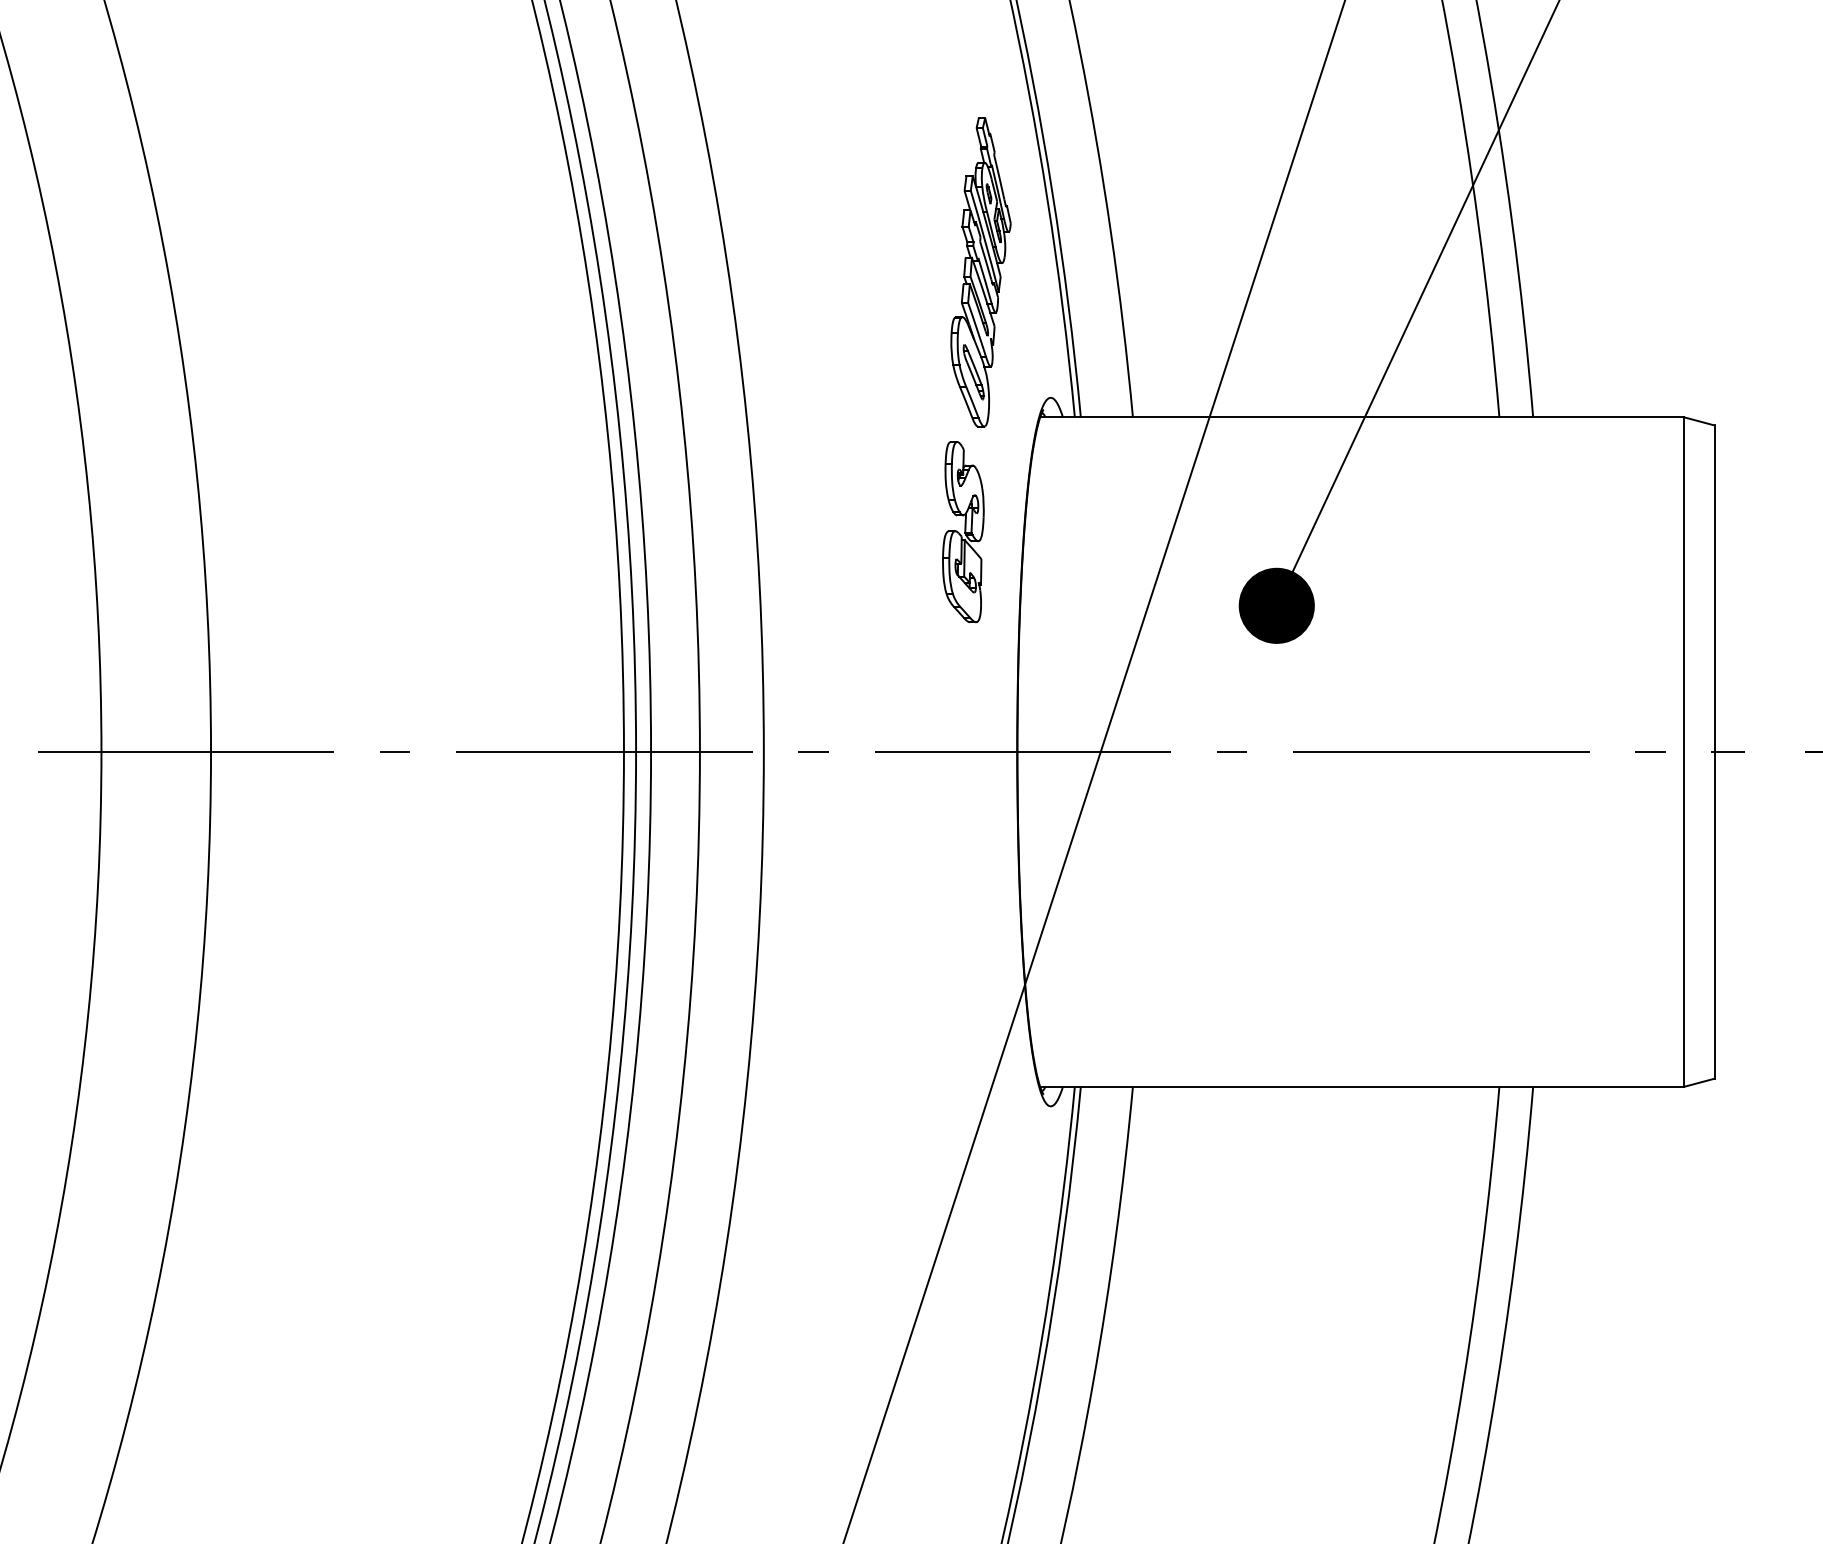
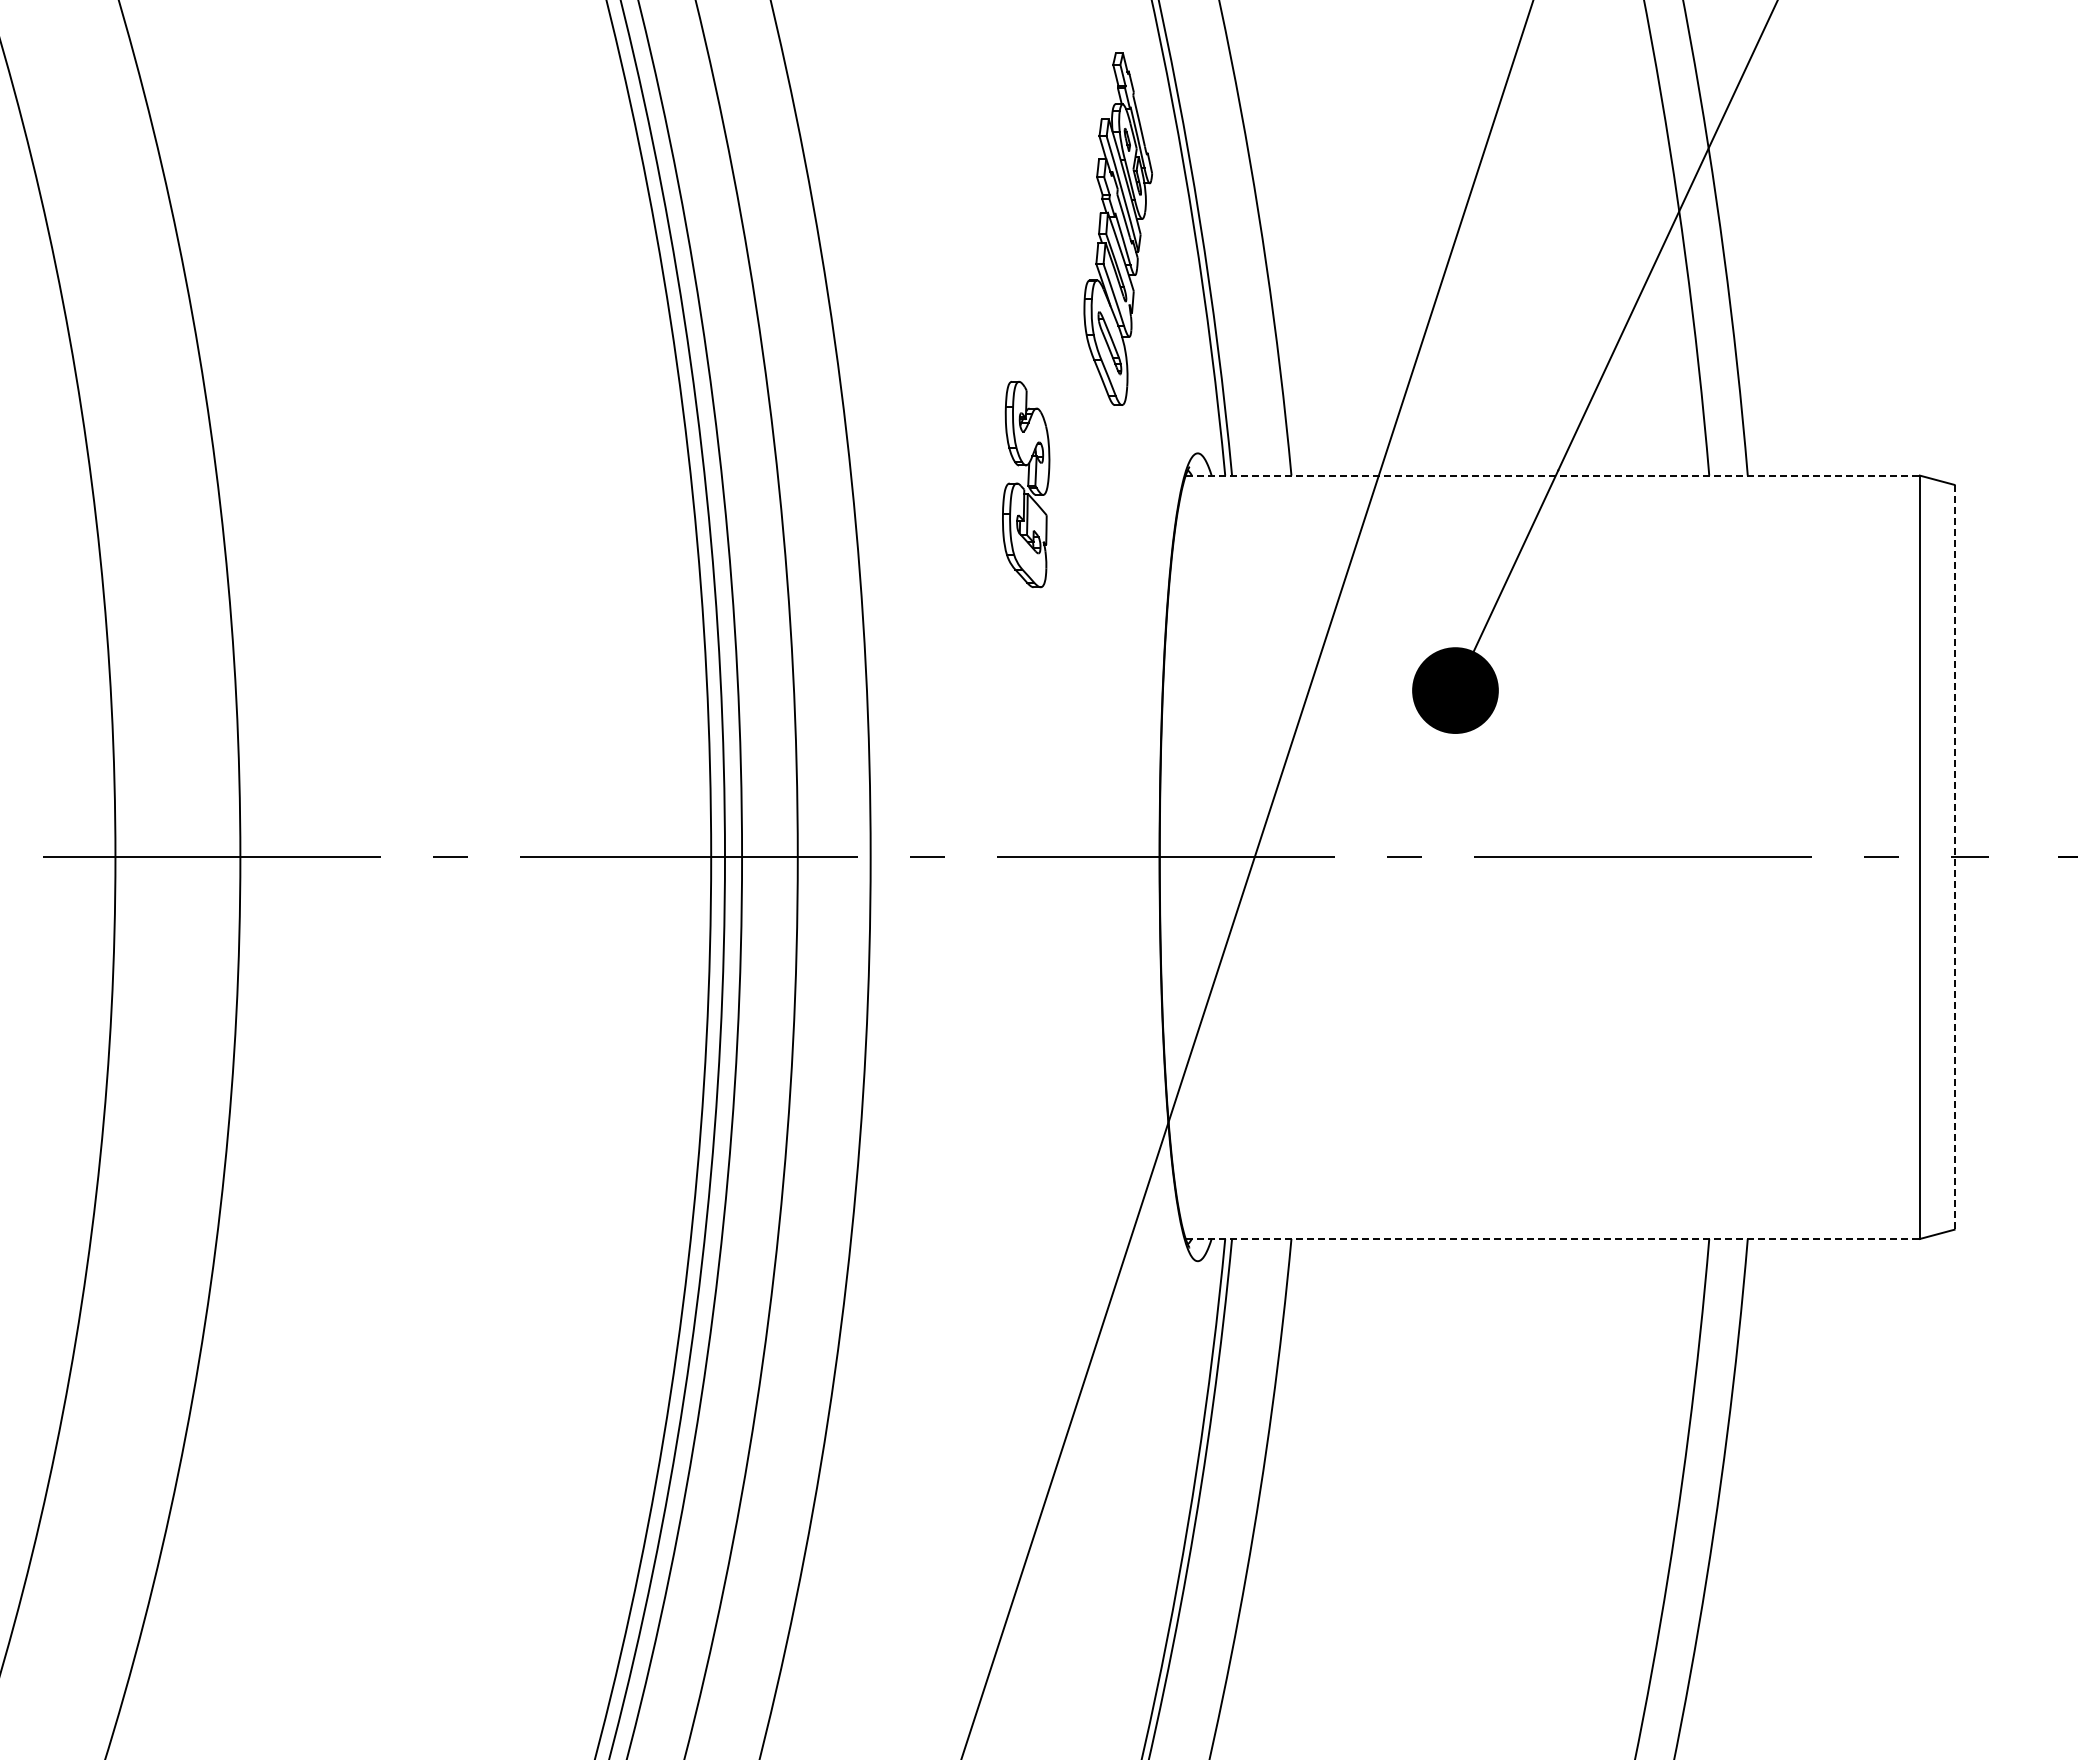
part: (980, 271) -> (1117, 228), moved
line: (1362, 417) -> (1553, 475), solid -> dashed
part: (963, 532) -> (1026, 484), moved
line: (1714, 752) -> (1954, 857), solid -> dashed
line: (1362, 1087) -> (1553, 1239), solid -> dashed

